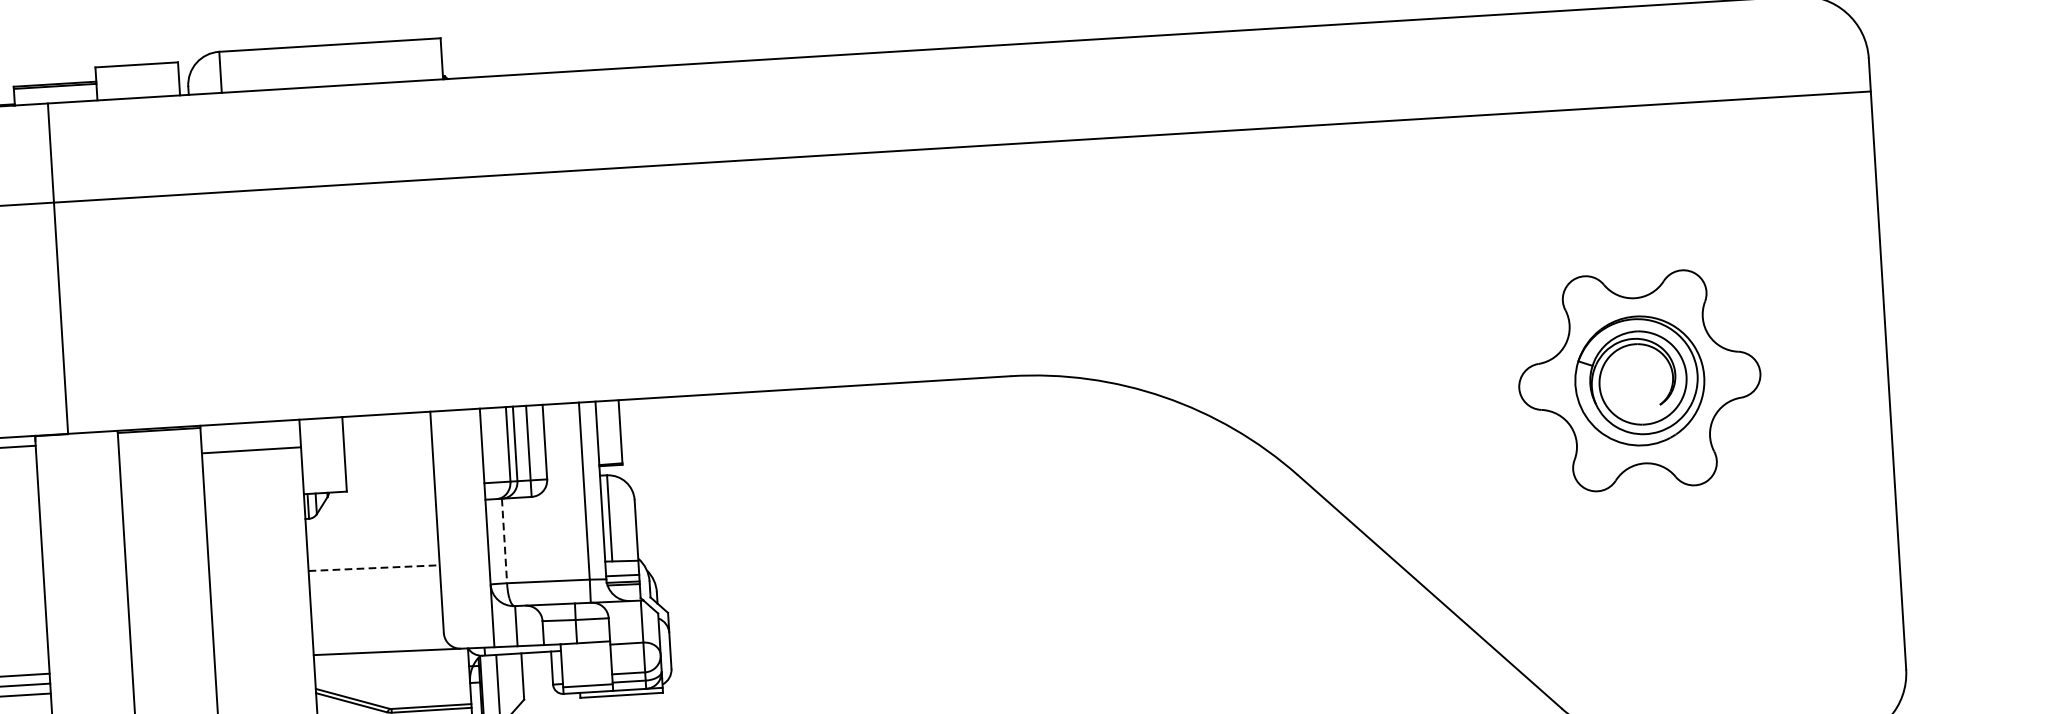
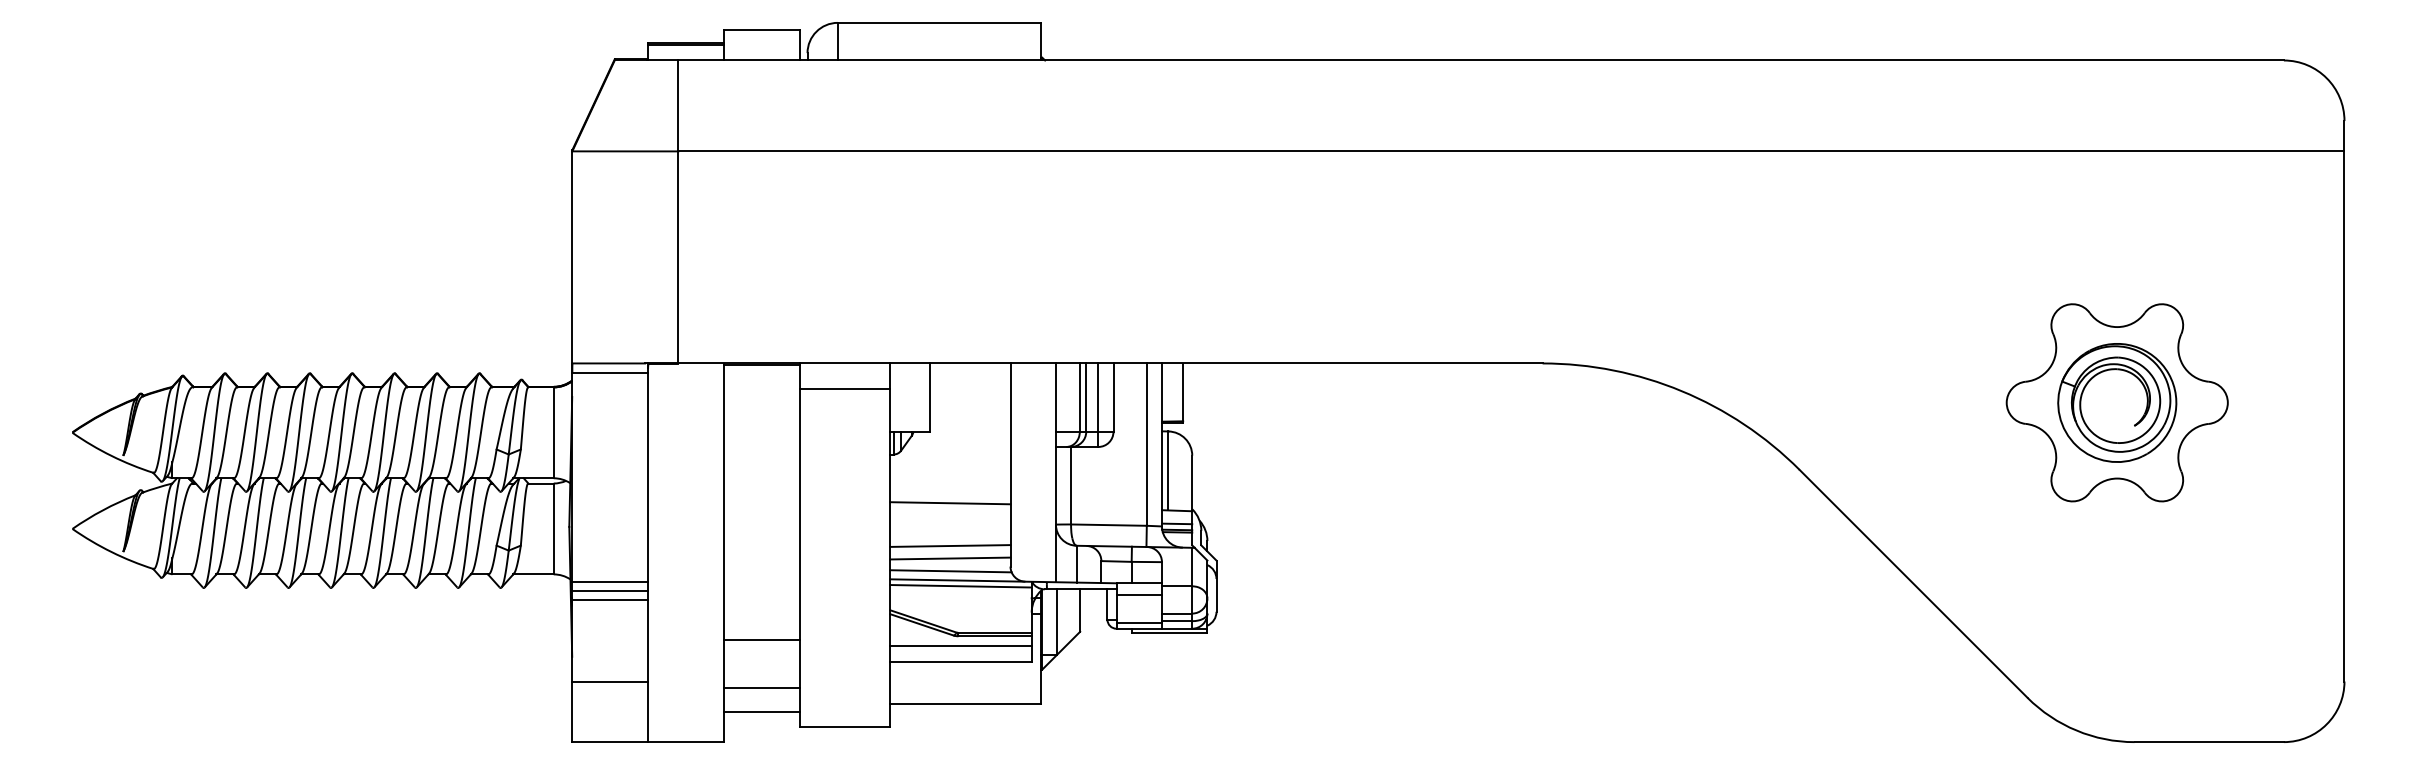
line: (504, 540) -> (1071, 485), dashed -> solid
line: (374, 568) -> (950, 503), dashed -> solid
line: (377, 614) -> (950, 545), added
line: (377, 628) -> (950, 558), added
line: (378, 642) -> (950, 571), added
line: (585, 656) -> (1138, 595), added
line: (390, 658) -> (960, 586), added

